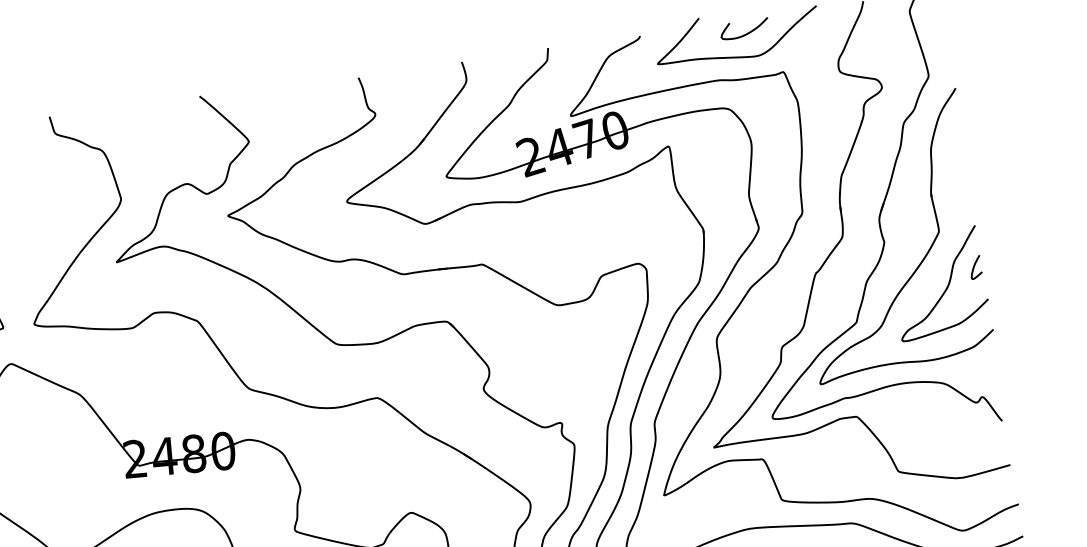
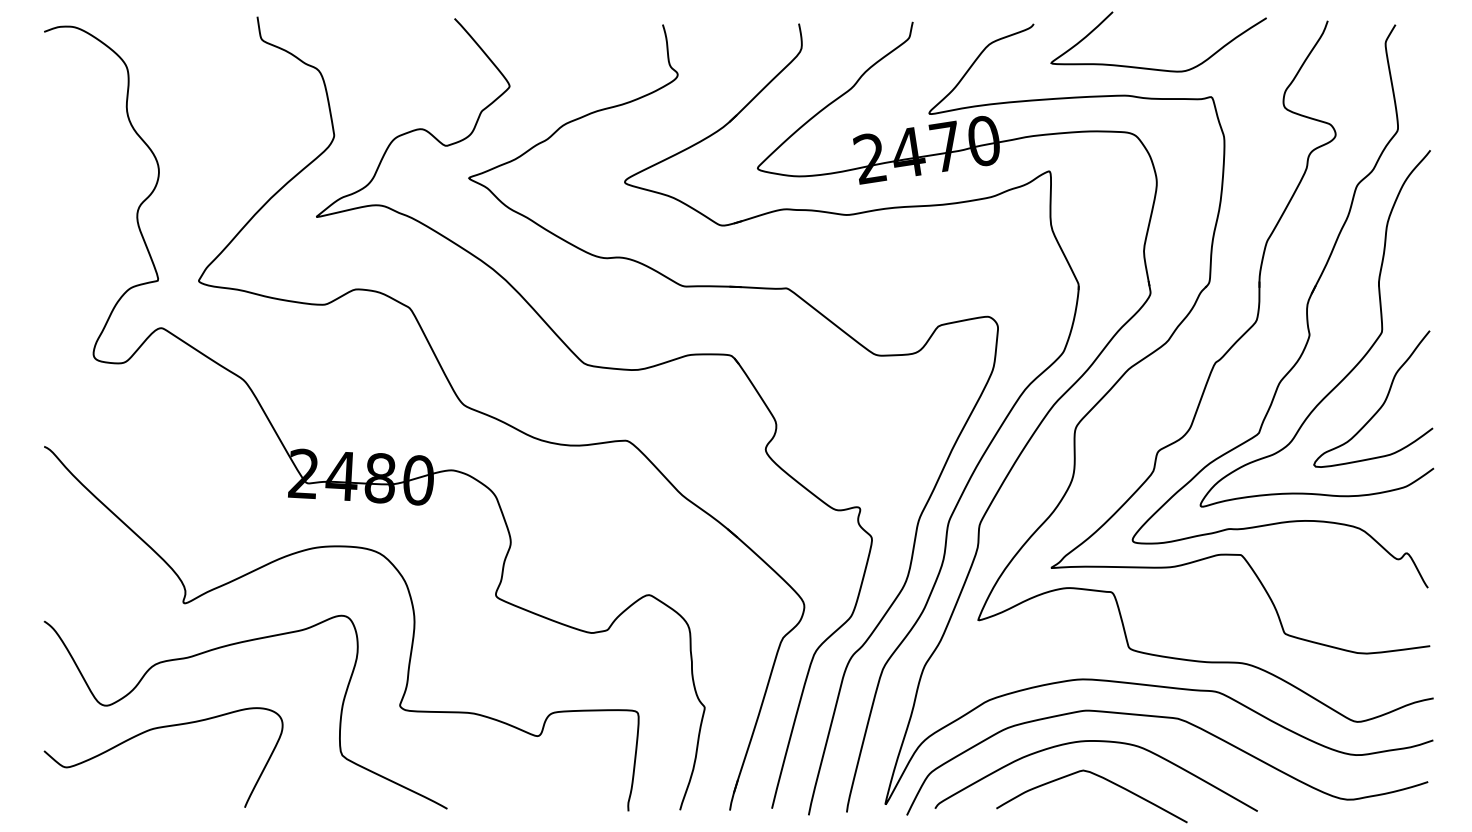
curve: (745, 33) -> (1170, 40), removed
curve: (974, 267) -> (1421, 384), removed

